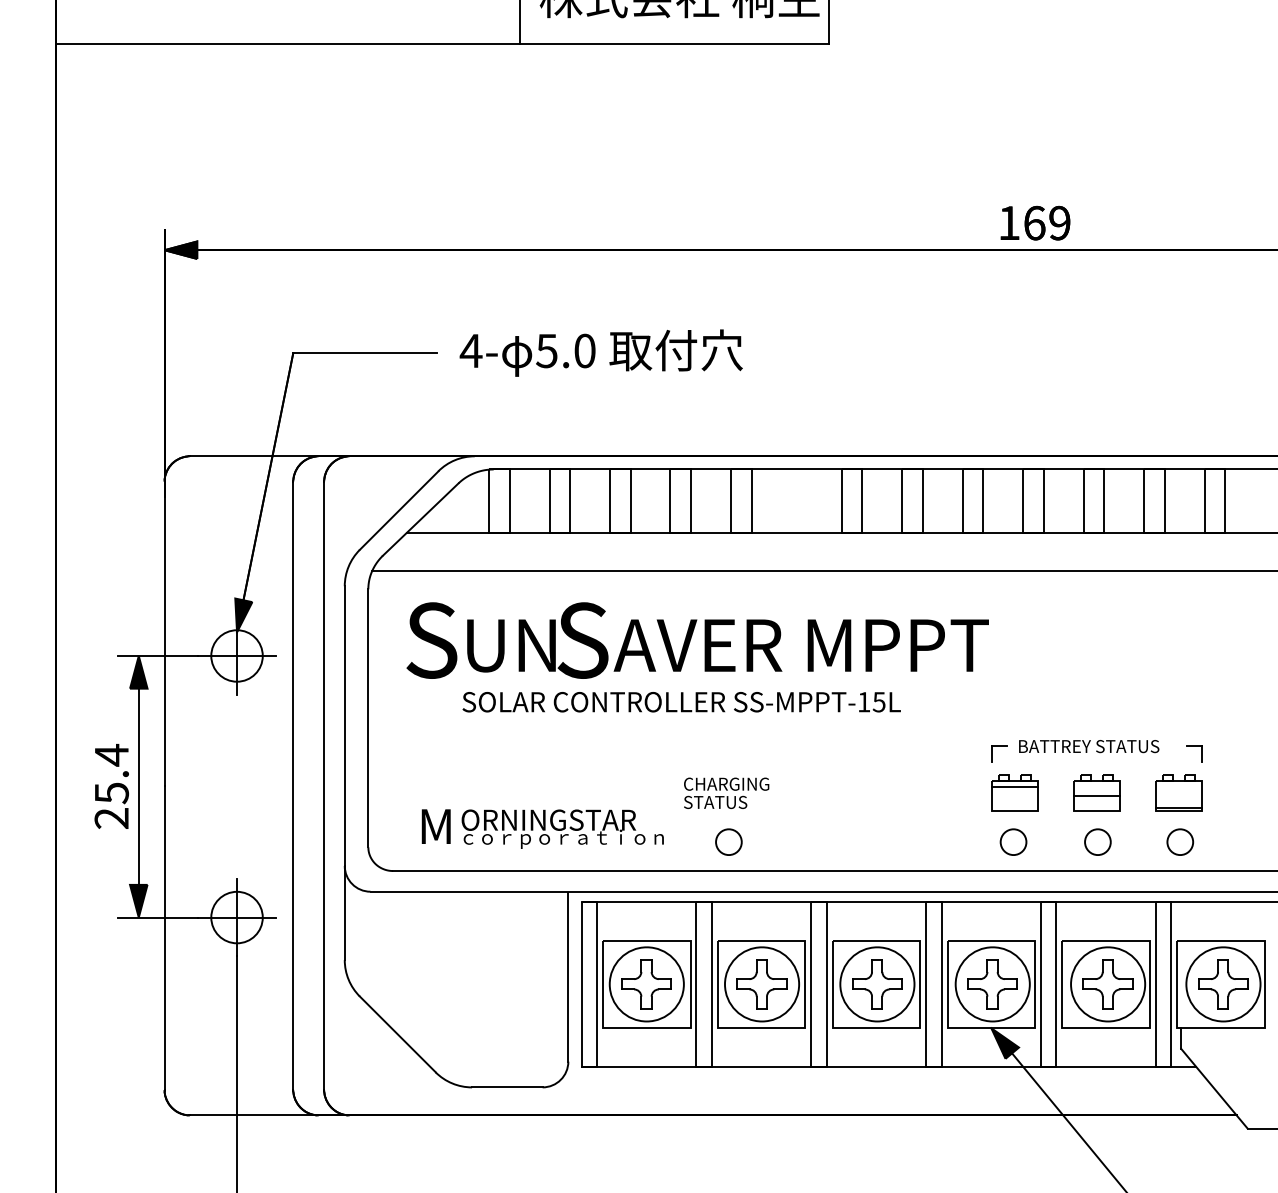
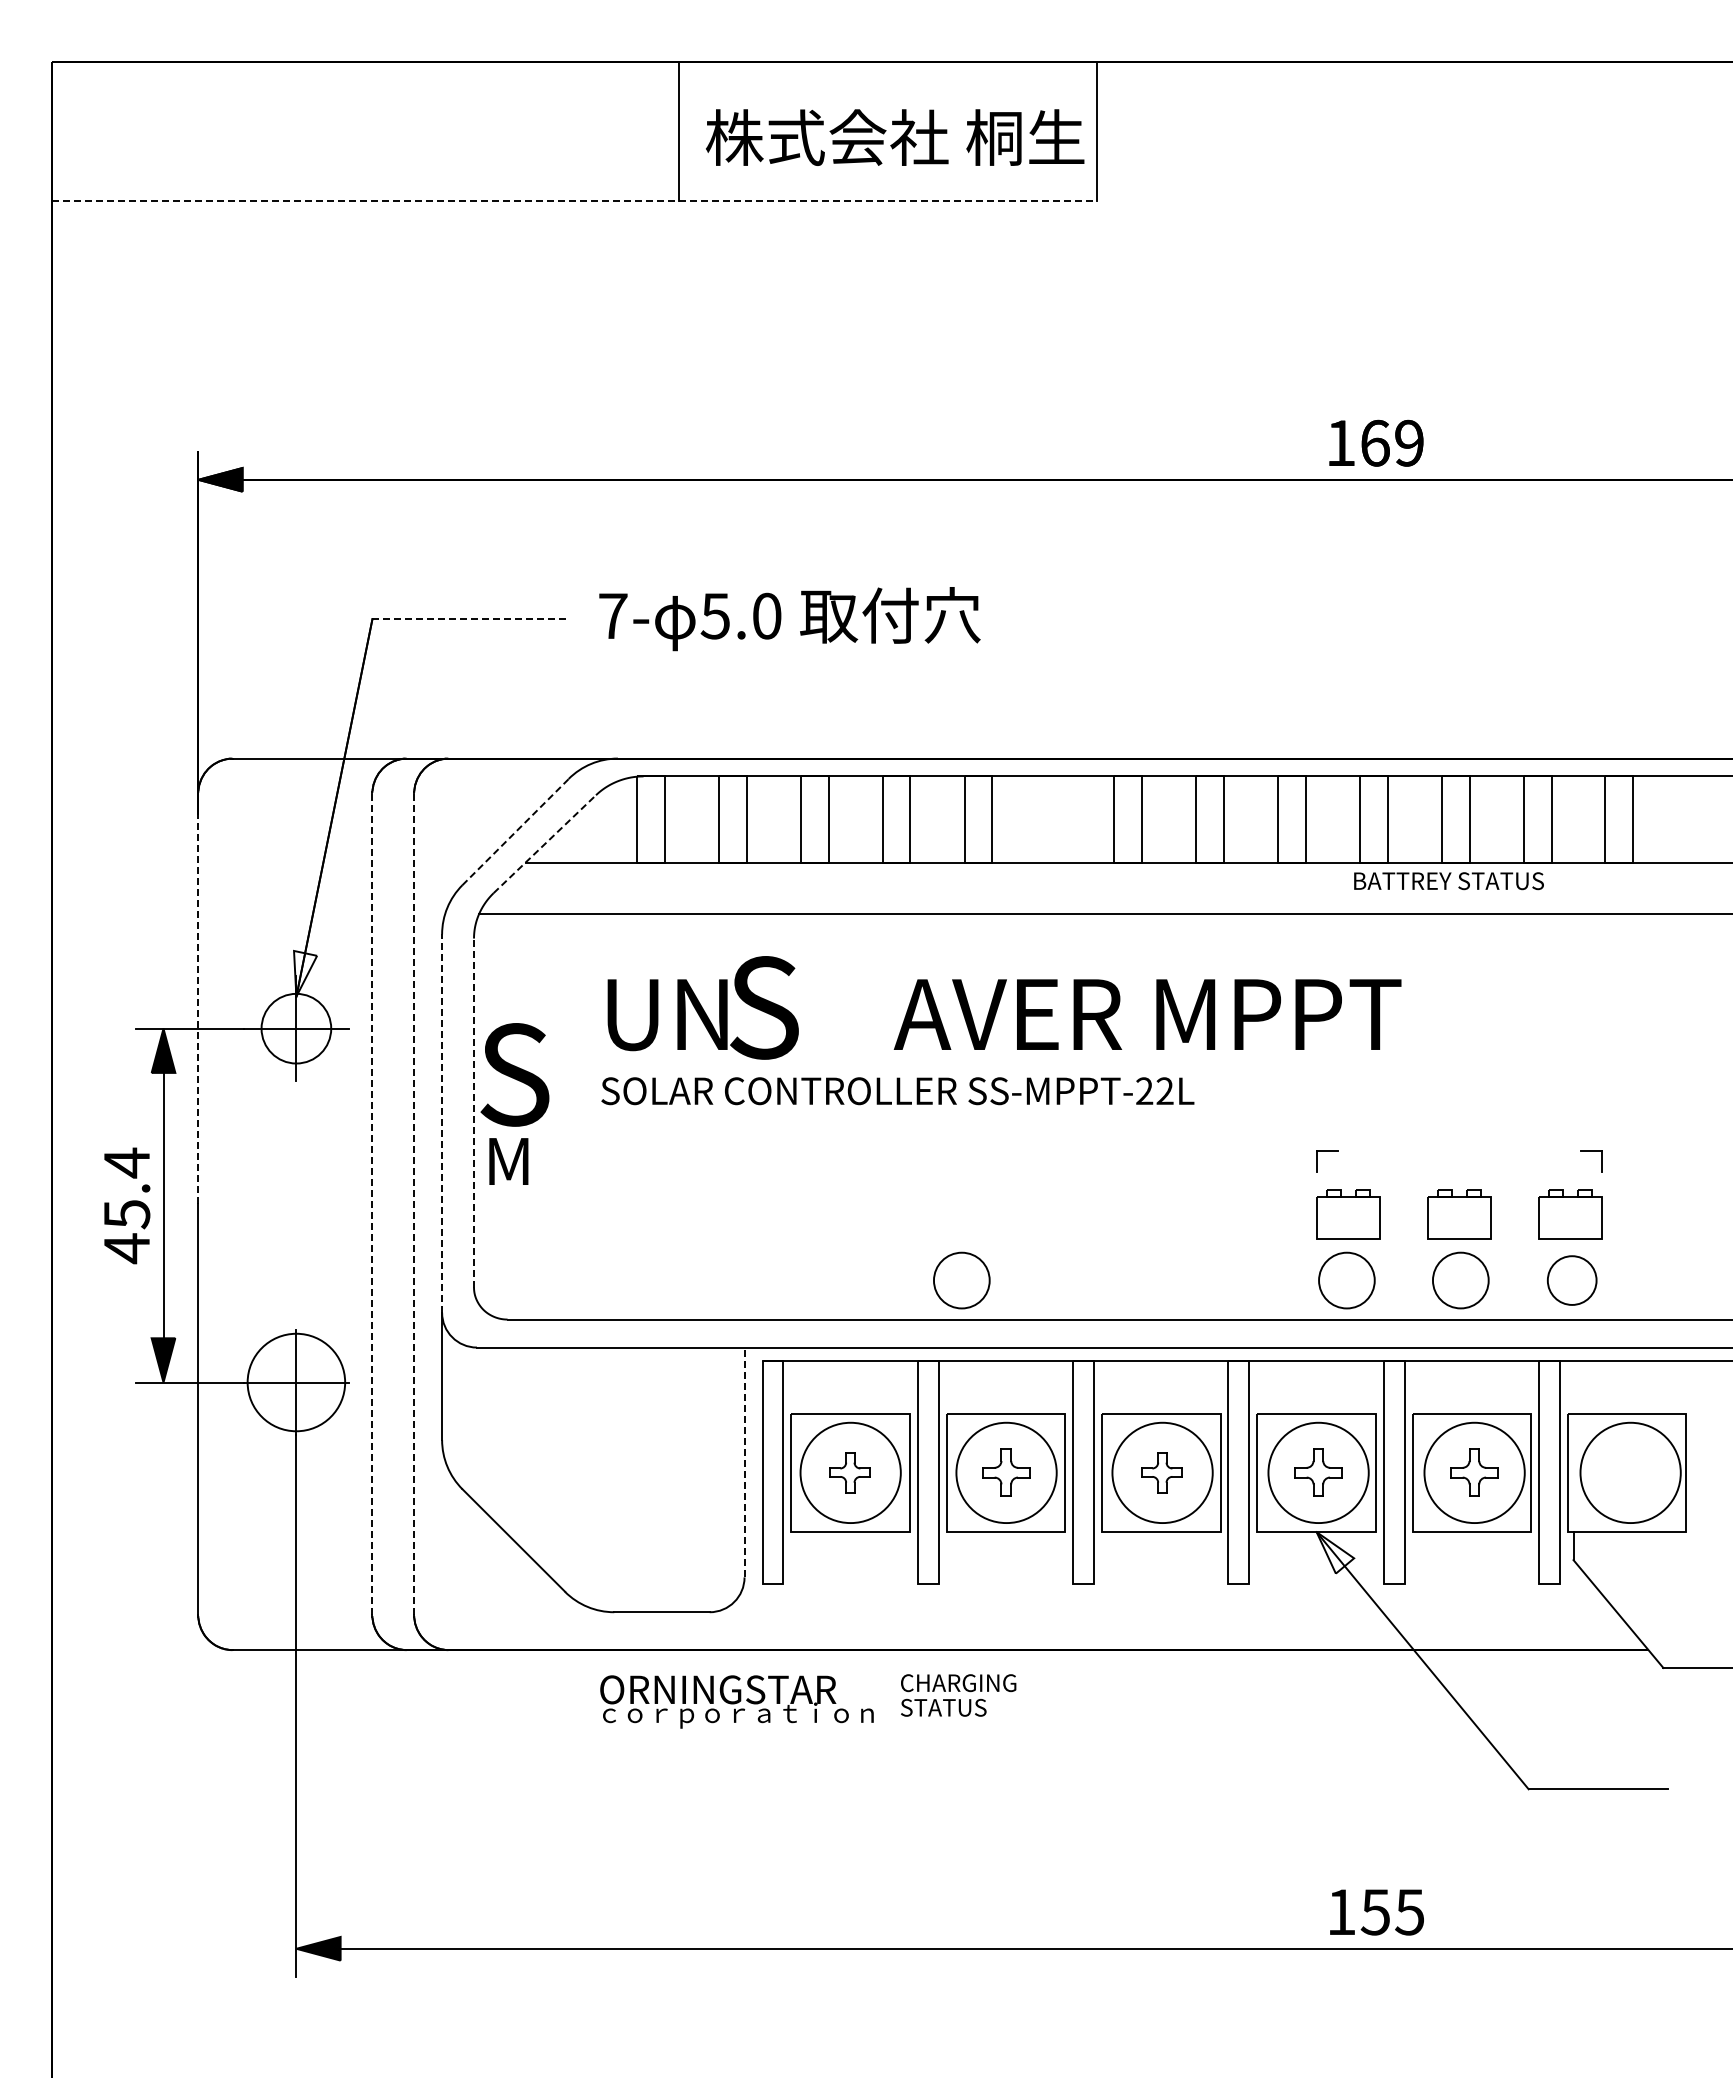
line: (442, 44) -> (574, 201), solid -> dashed
text: (470, 350) -> (612, 615), 4- -> 7-
line: (365, 353) -> (469, 619), solid -> dashed
line: (399, 510) -> (515, 831), solid -> dashed
line: (420, 519) -> (544, 844), solid -> dashed
fill: (243, 615) -> (305, 973), removed
line: (164, 633) -> (198, 998), solid -> dashed
text: (431, 640) -> (514, 1074), moved
text: (801, 645) -> (1147, 1014), moved
text: (871, 702) -> (1154, 1091), SS-MPPT-15L -> SS-MPPT-22L
line: (368, 717) -> (474, 1112), solid -> dashed
line: (345, 726) -> (442, 1123), solid -> dashed
text: (1088, 746) -> (1448, 881), moved
line: (293, 785) -> (372, 1204), solid -> dashed
line: (324, 785) -> (414, 1204), solid -> dashed
line: (1014, 786) -> (1348, 1205), removed
text: (726, 793) -> (958, 1695), moved
line: (1096, 796) -> (1459, 1218), removed
line: (1178, 808) -> (1570, 1234), removed
text: (111, 818) -> (126, 1248), 25.4 -> 45.4
text: (435, 826) -> (508, 1161), moved
text: (562, 828) -> (736, 1701), moved
circle: (728, 842) -> (961, 1280), size x1.6
circle: (1013, 842) -> (1346, 1280), size x1.6
circle: (1097, 842) -> (1460, 1280), size x1.6
circle: (1180, 842) -> (1572, 1280), size x1.4
circle: (237, 917) -> (296, 1382), size x1.4
line: (568, 977) -> (744, 1463), solid -> dashed
part: (646, 984) -> (850, 1472), size x0.6
part: (762, 984) -> (1006, 1472), size x0.7
part: (877, 984) -> (1162, 1472), size x0.6
part: (992, 984) -> (1318, 1472), size x0.7
part: (1108, 984) -> (1474, 1472), size x0.7
part: (1223, 984) -> (1630, 1472), removed
fill: (1005, 1043) -> (1335, 1552), removed
line: (888, 1066) -> (1177, 1584), removed

